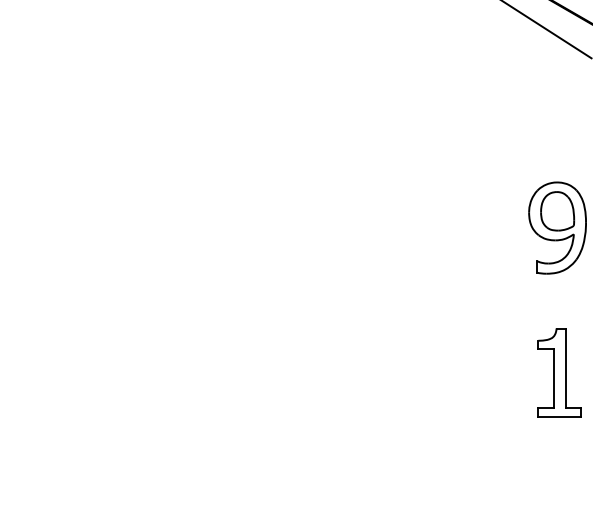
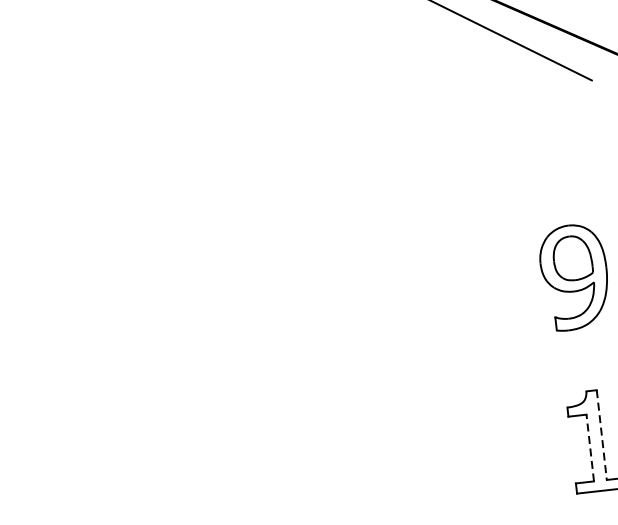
line: (565, 368) -> (601, 435), solid -> dashed
line: (554, 377) -> (590, 447), solid -> dashed

